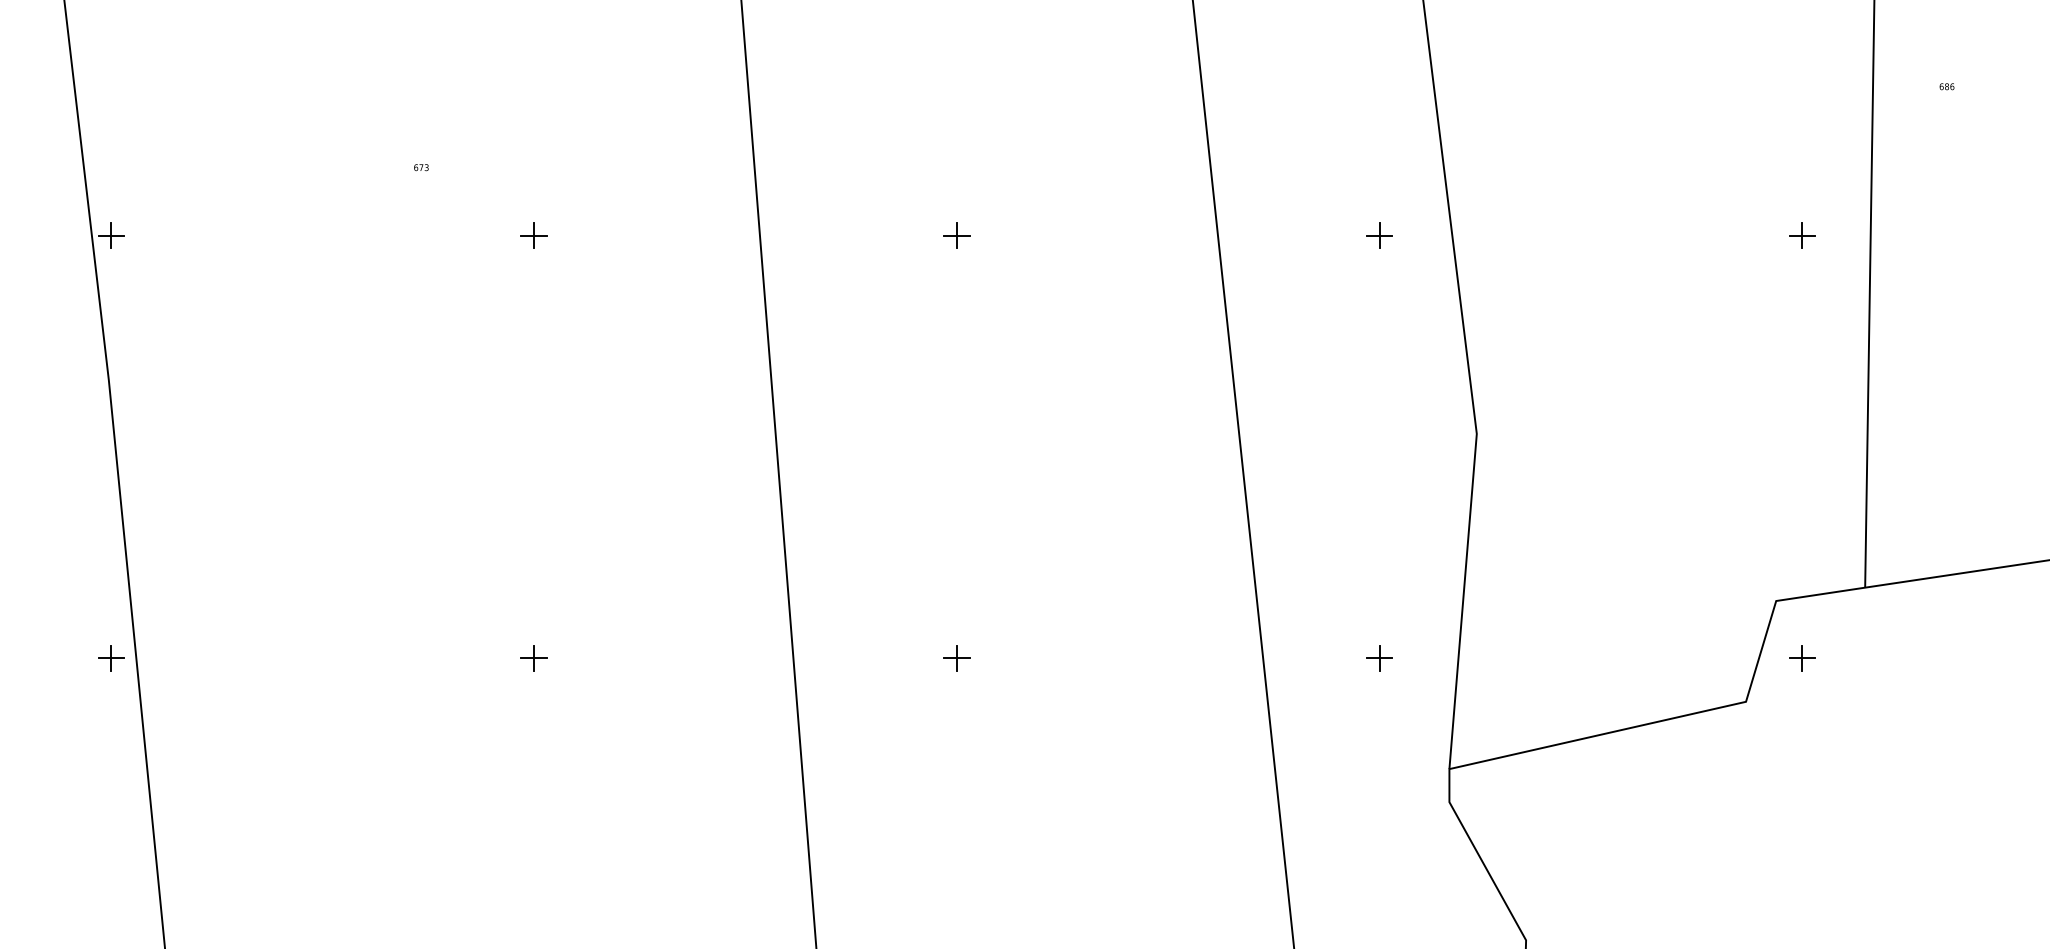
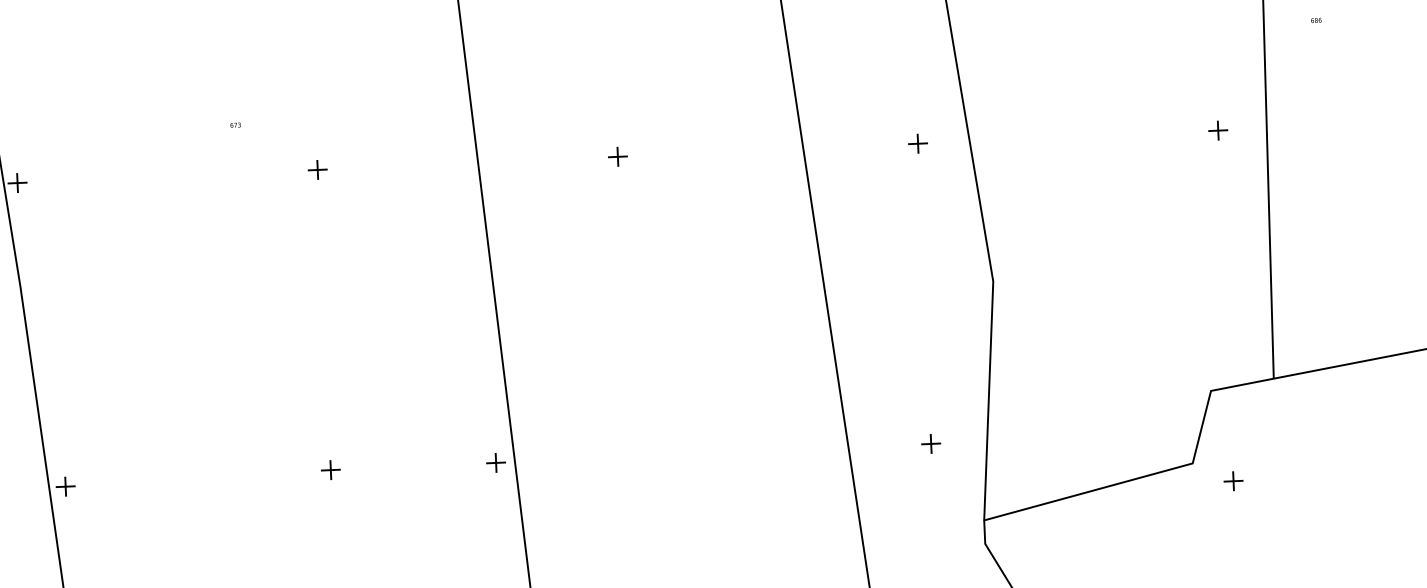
part: (111, 658) -> (65, 486), moved
part: (956, 658) -> (495, 463), moved
part: (1802, 658) -> (1233, 481), moved

